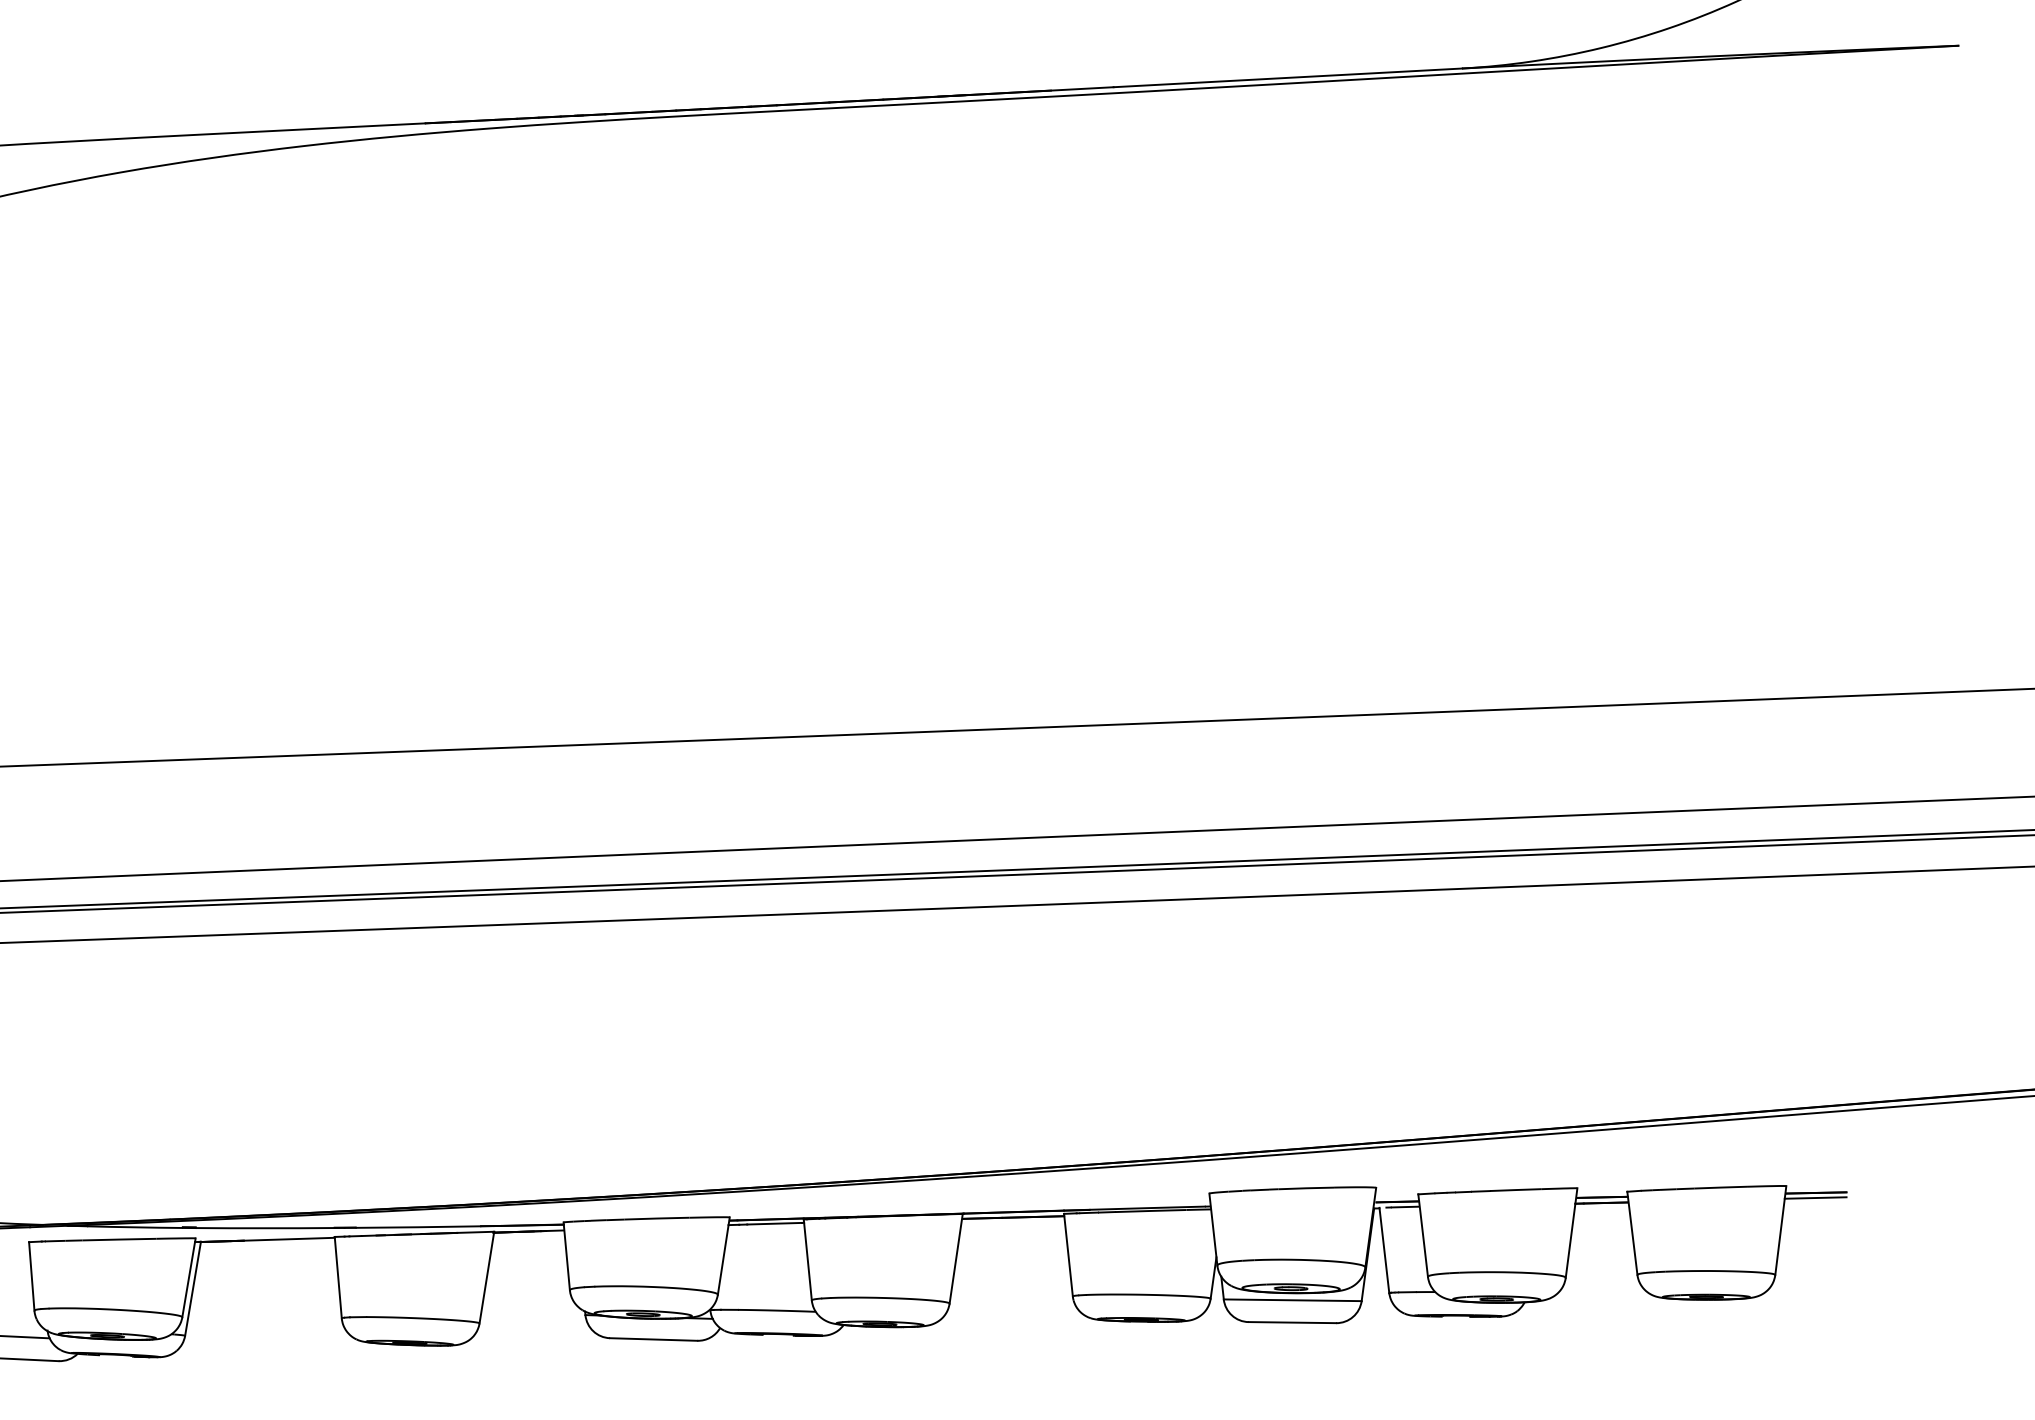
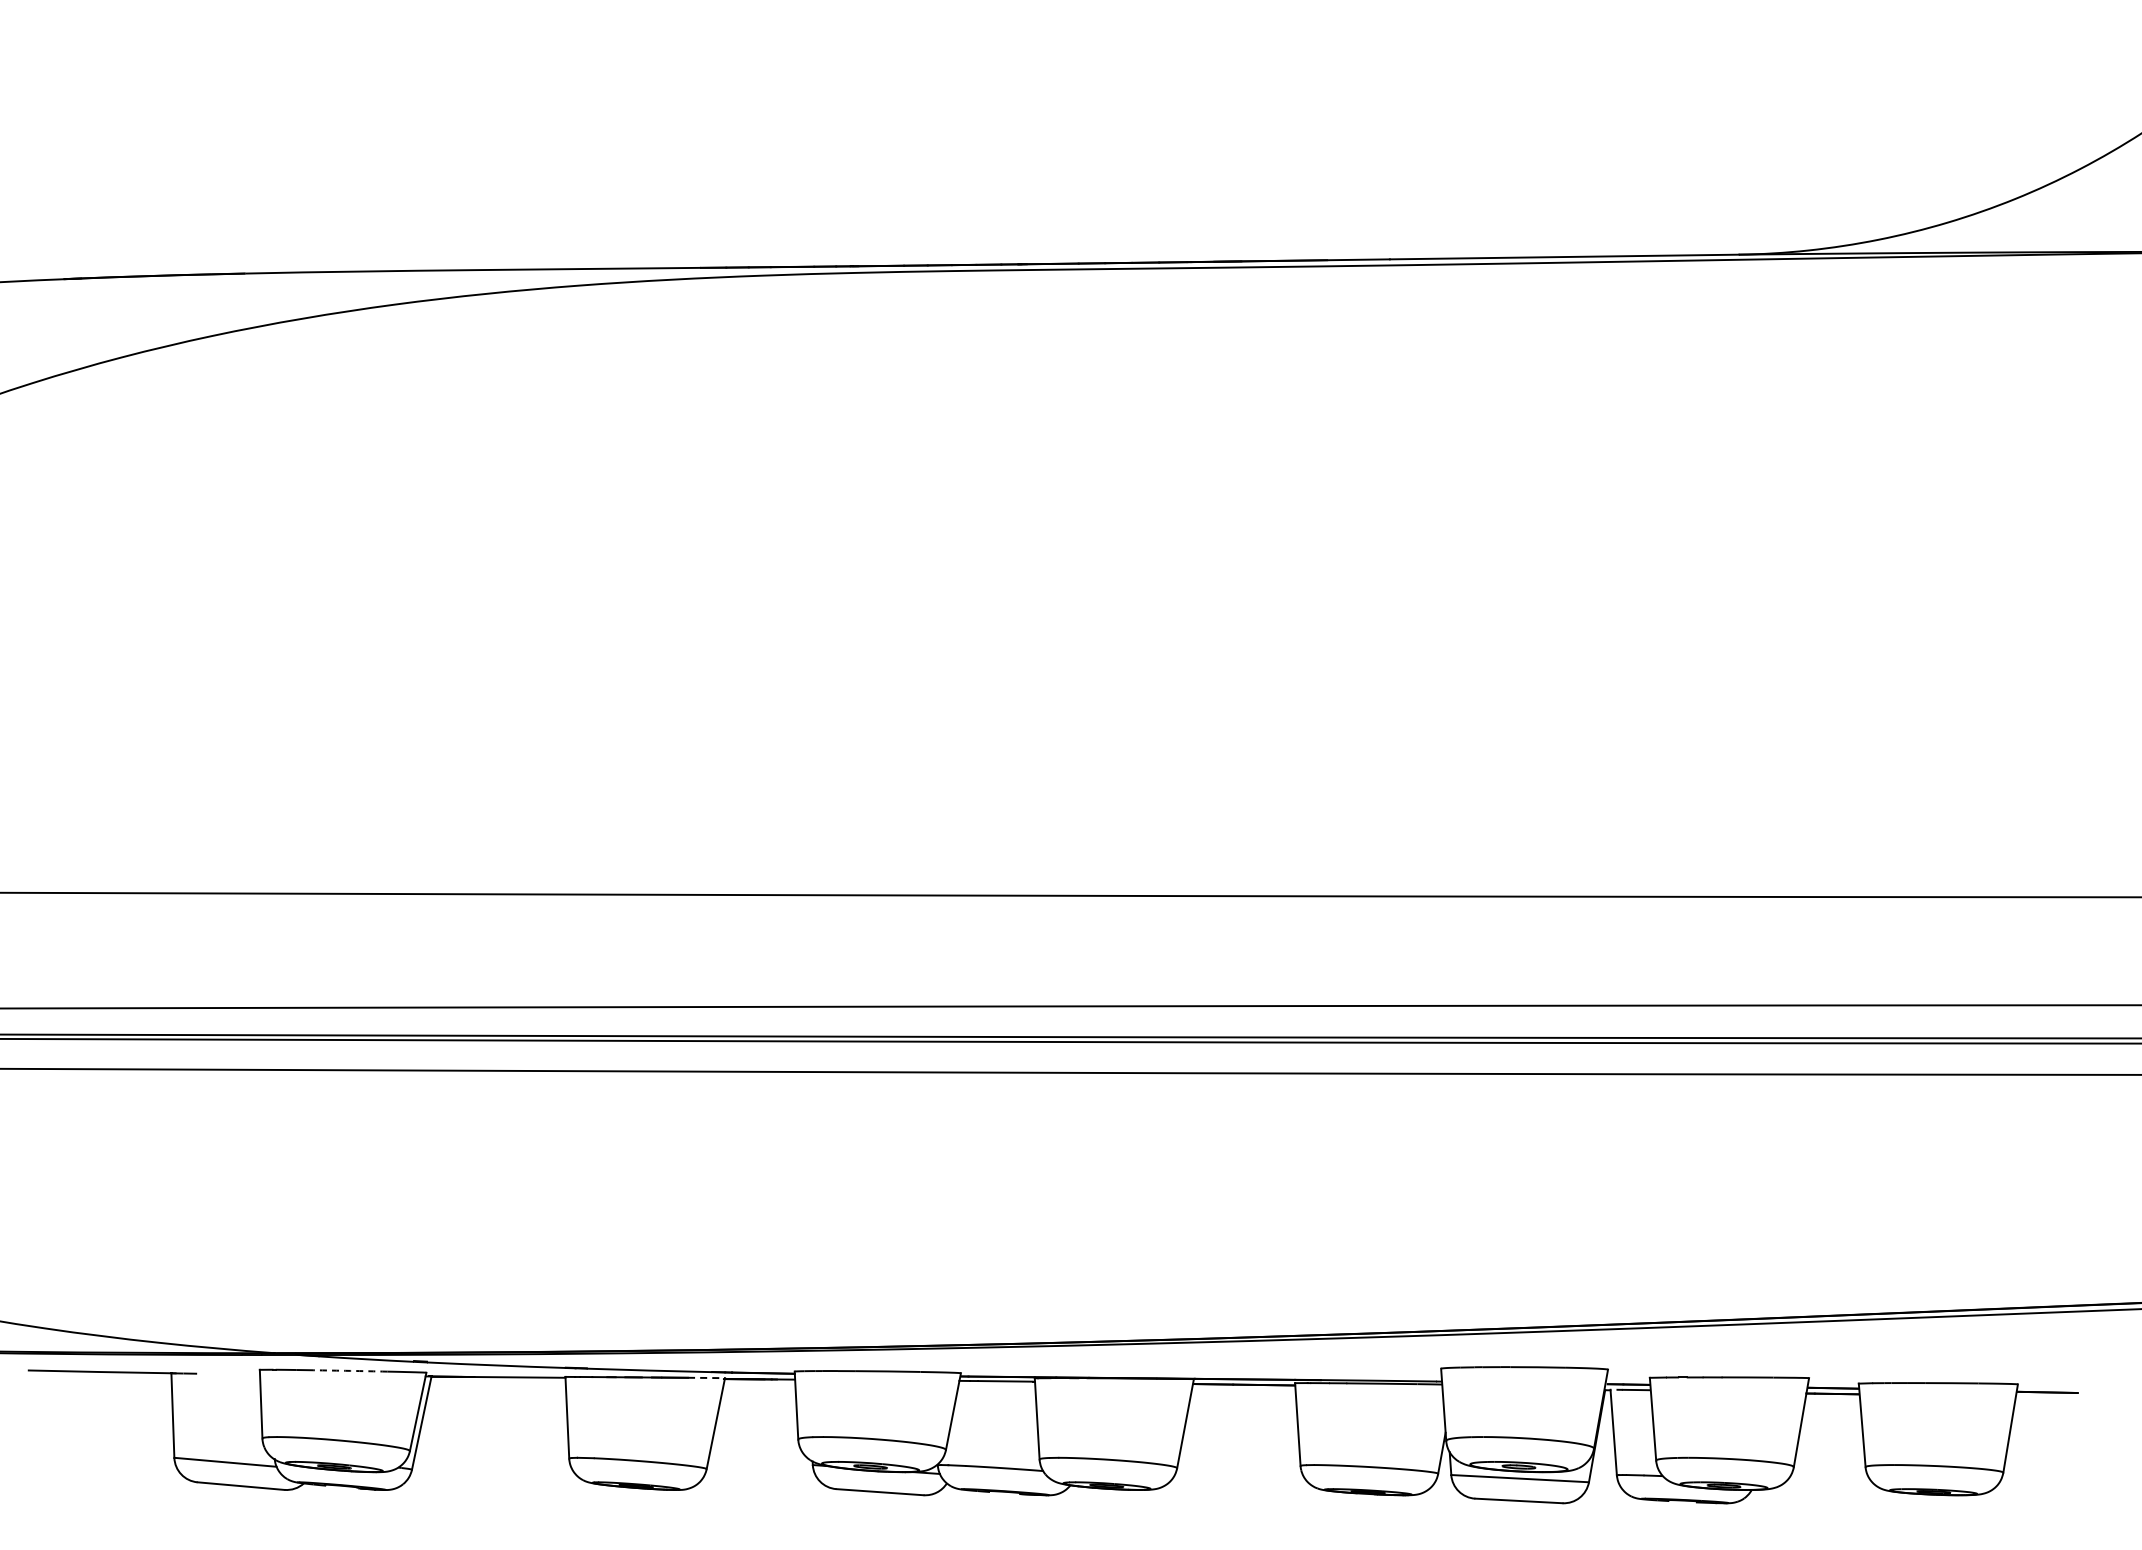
line: (1815, 1197) -> (2046, 1396), removed
line: (476, 1231) -> (707, 1377), solid -> dashed
arc: (119, 1239) -> (350, 1370), solid -> dashed

